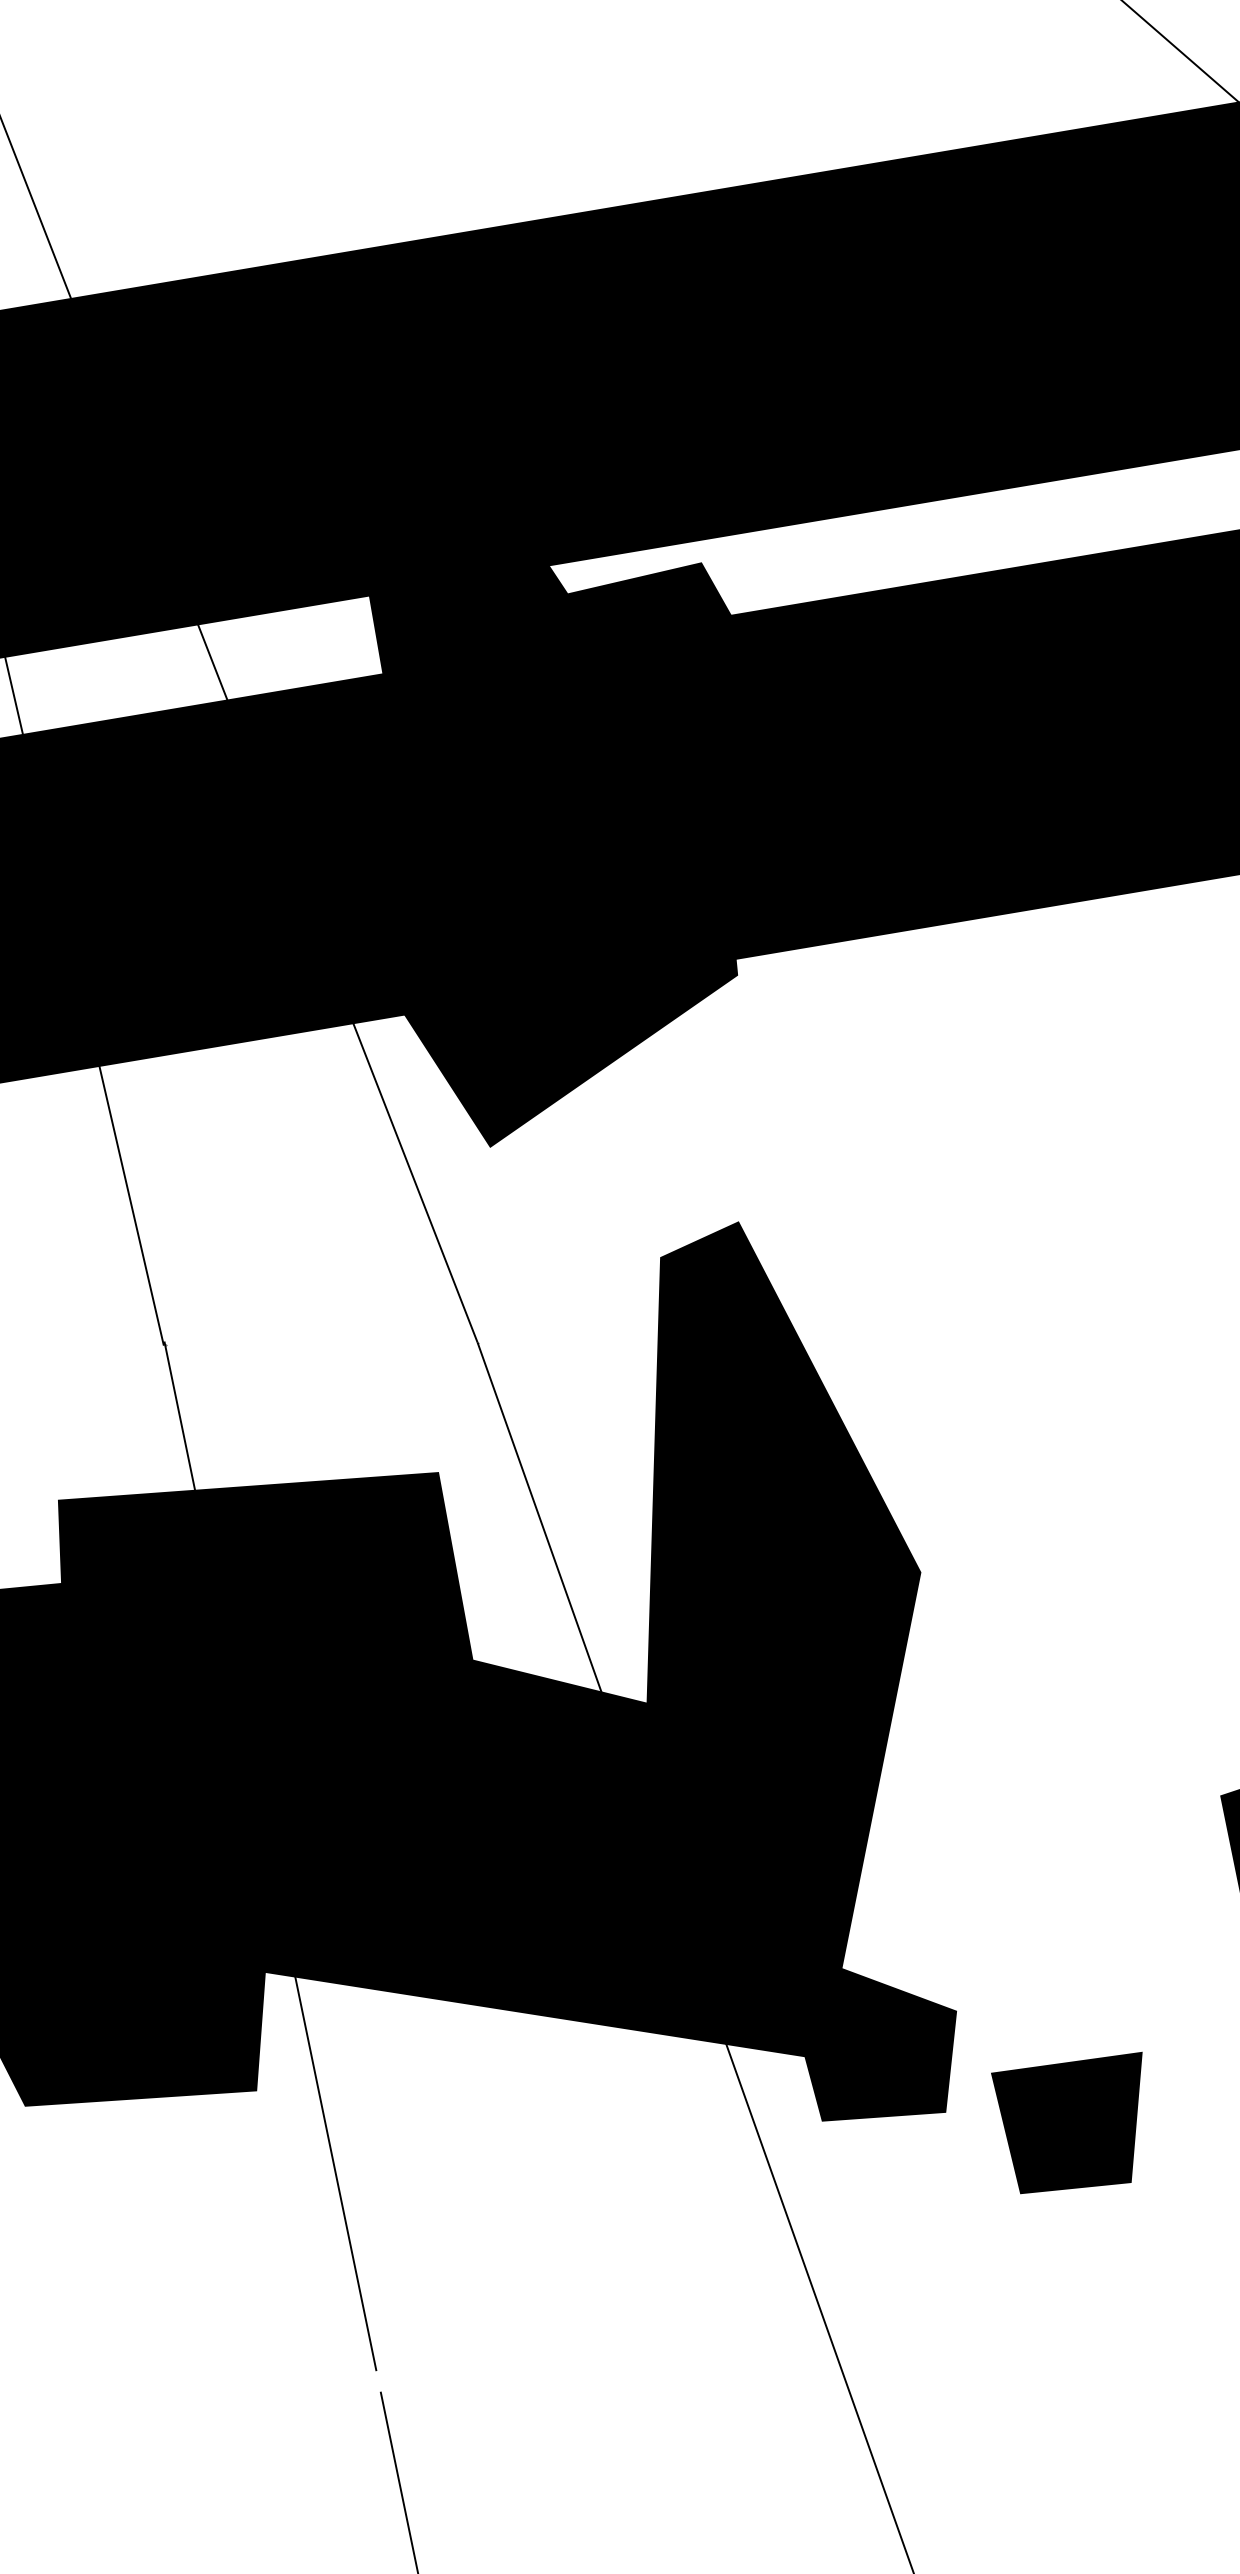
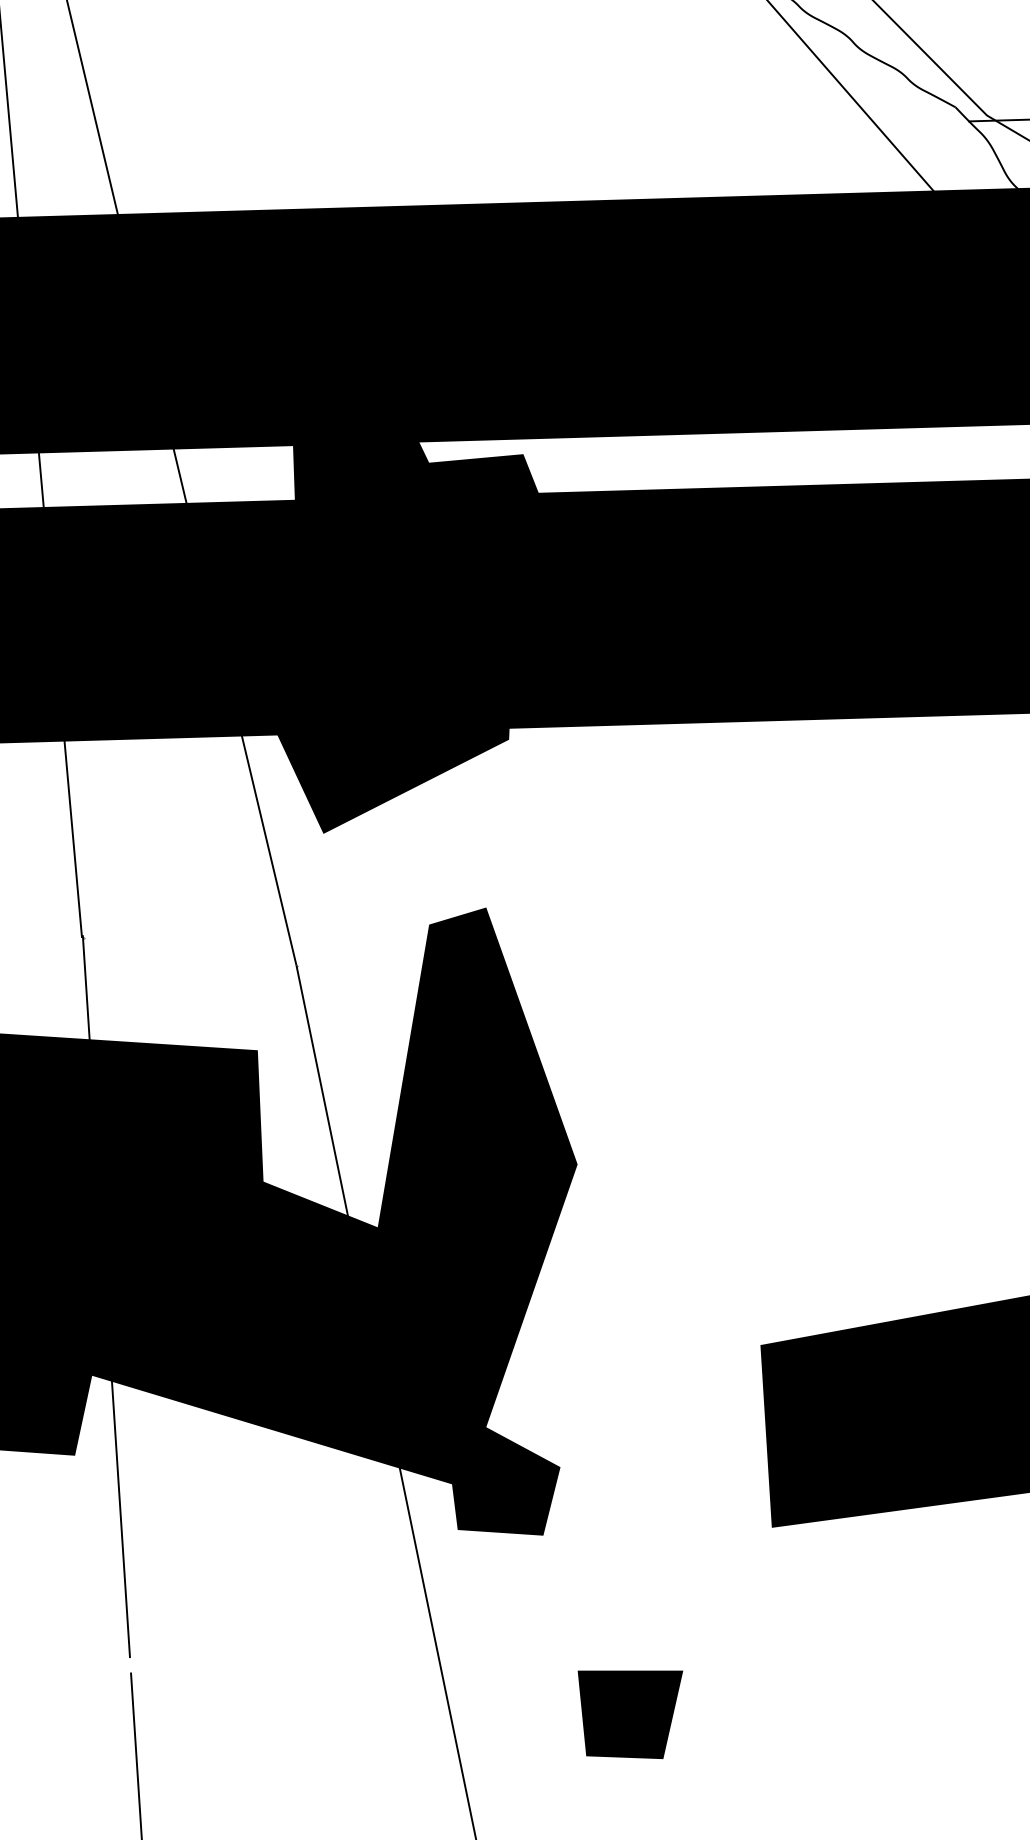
part: (1075, 2125) -> (630, 1714), moved

